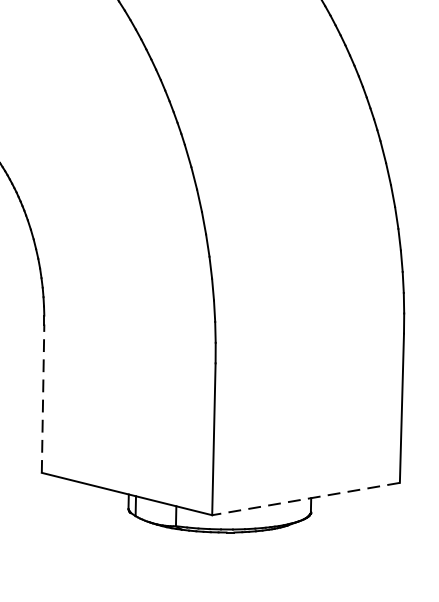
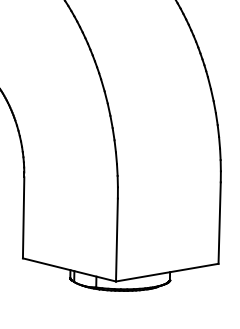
line: (42, 398) -> (23, 217), dashed -> solid
line: (304, 498) -> (166, 272), dashed -> solid

